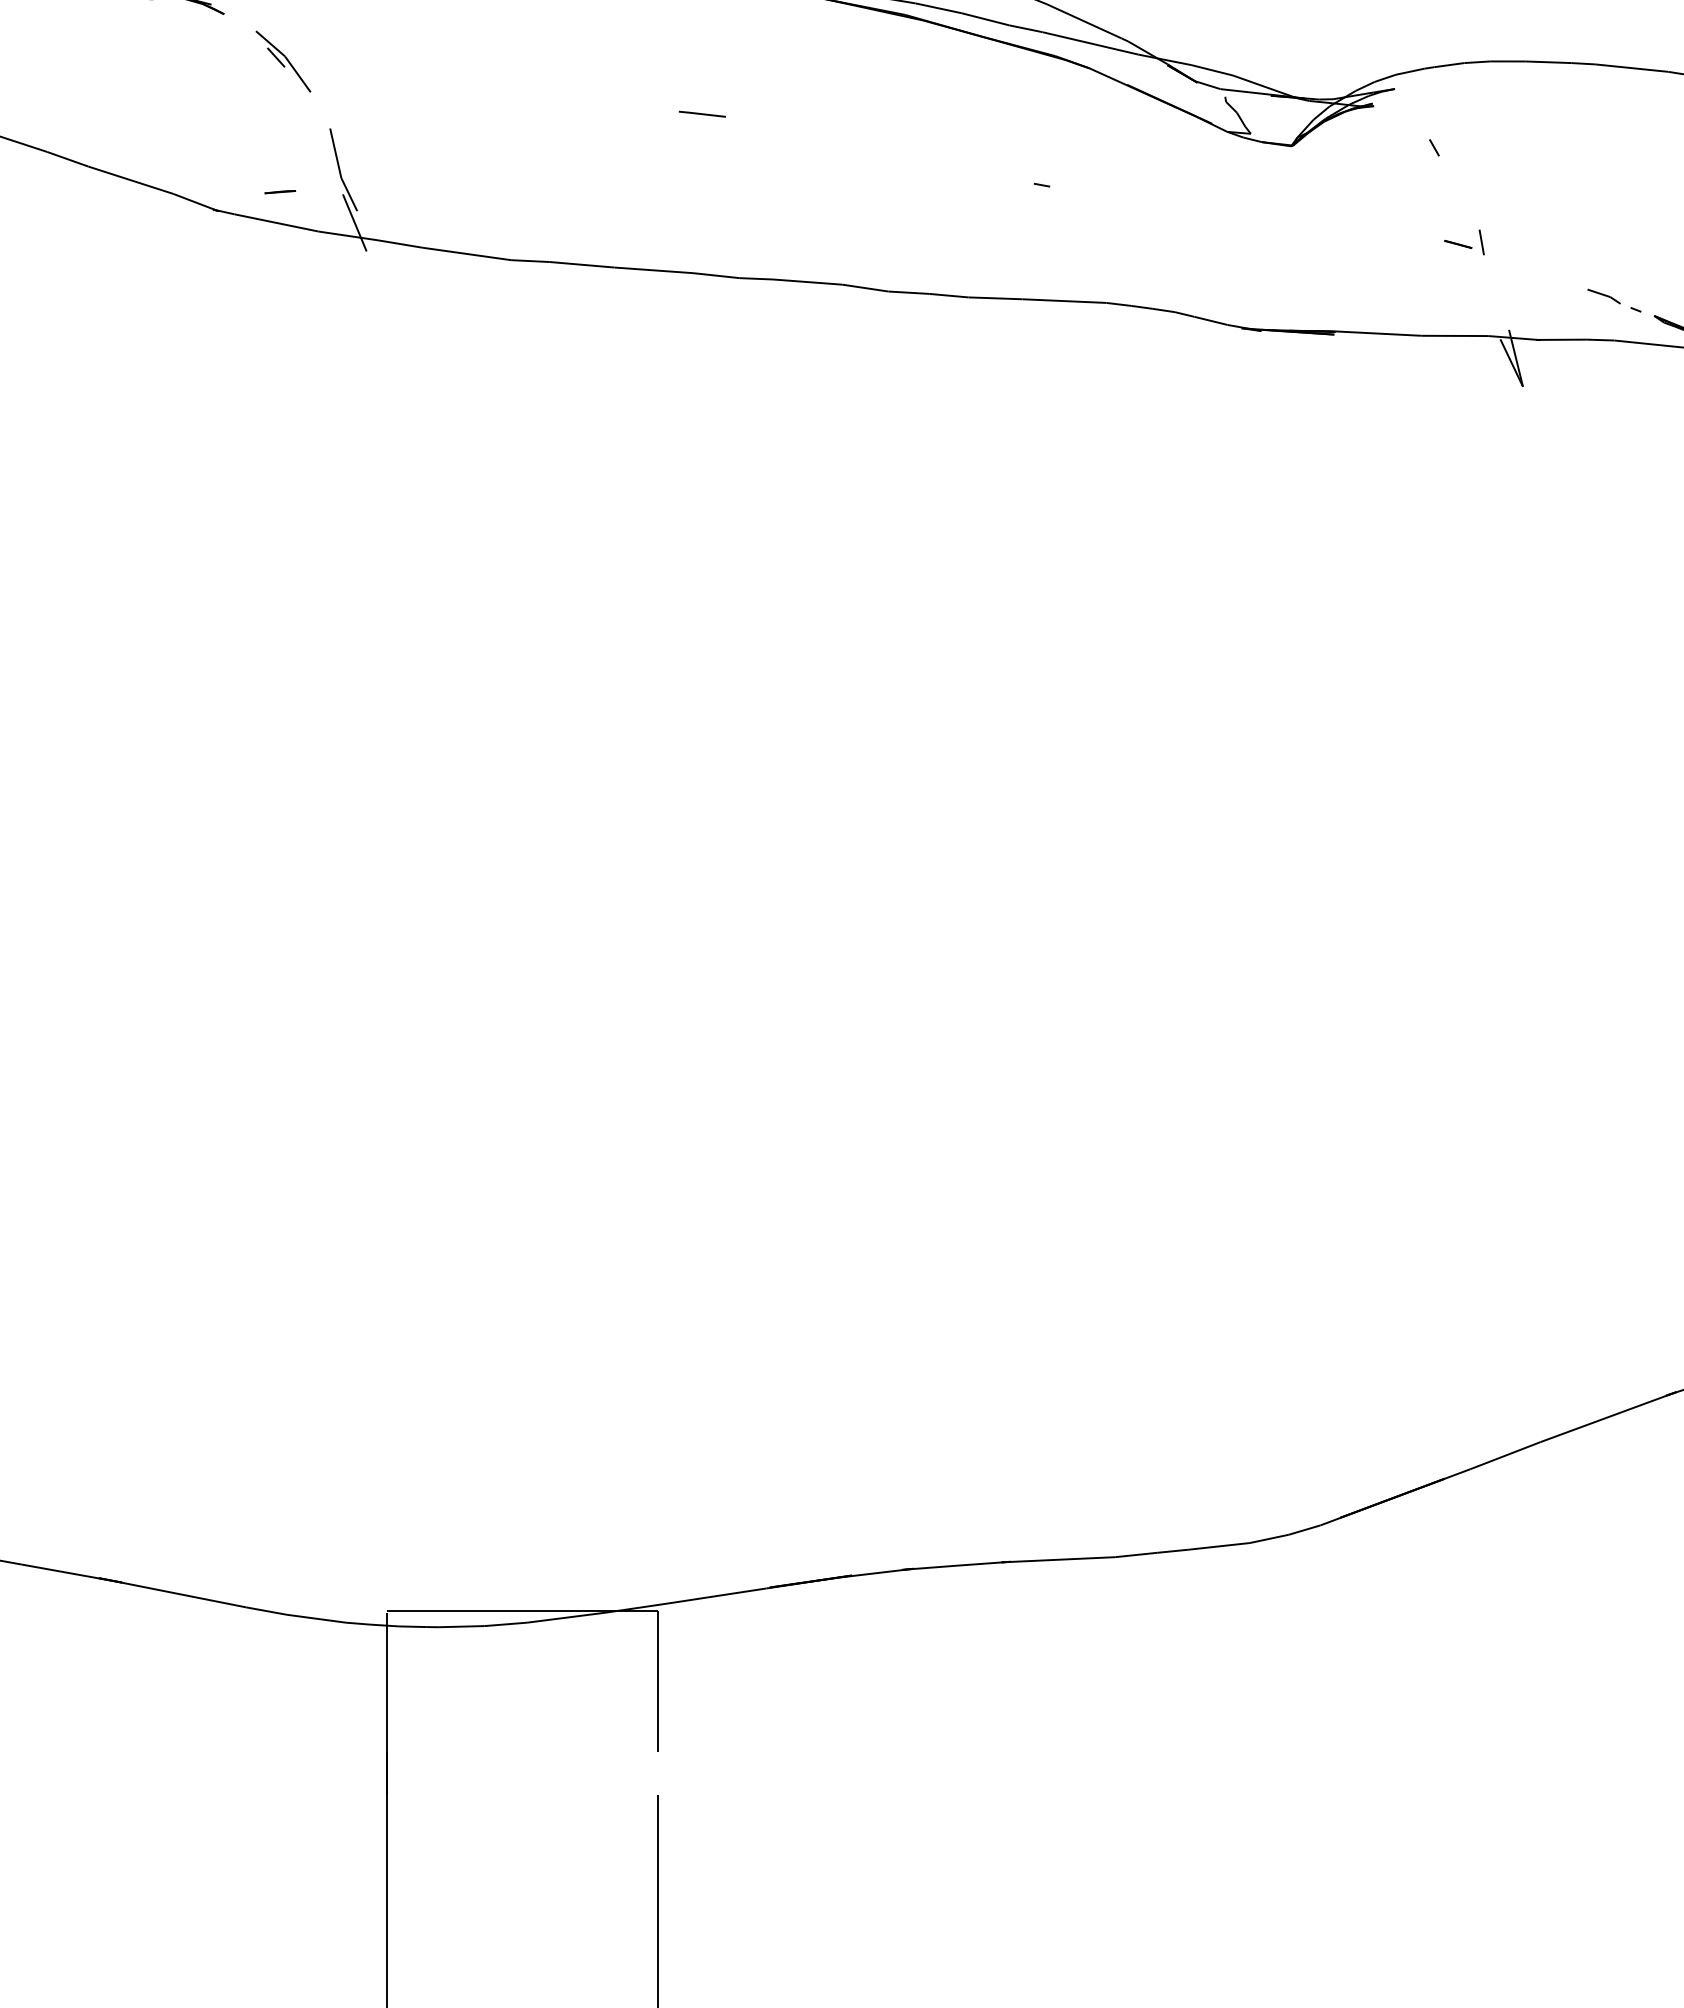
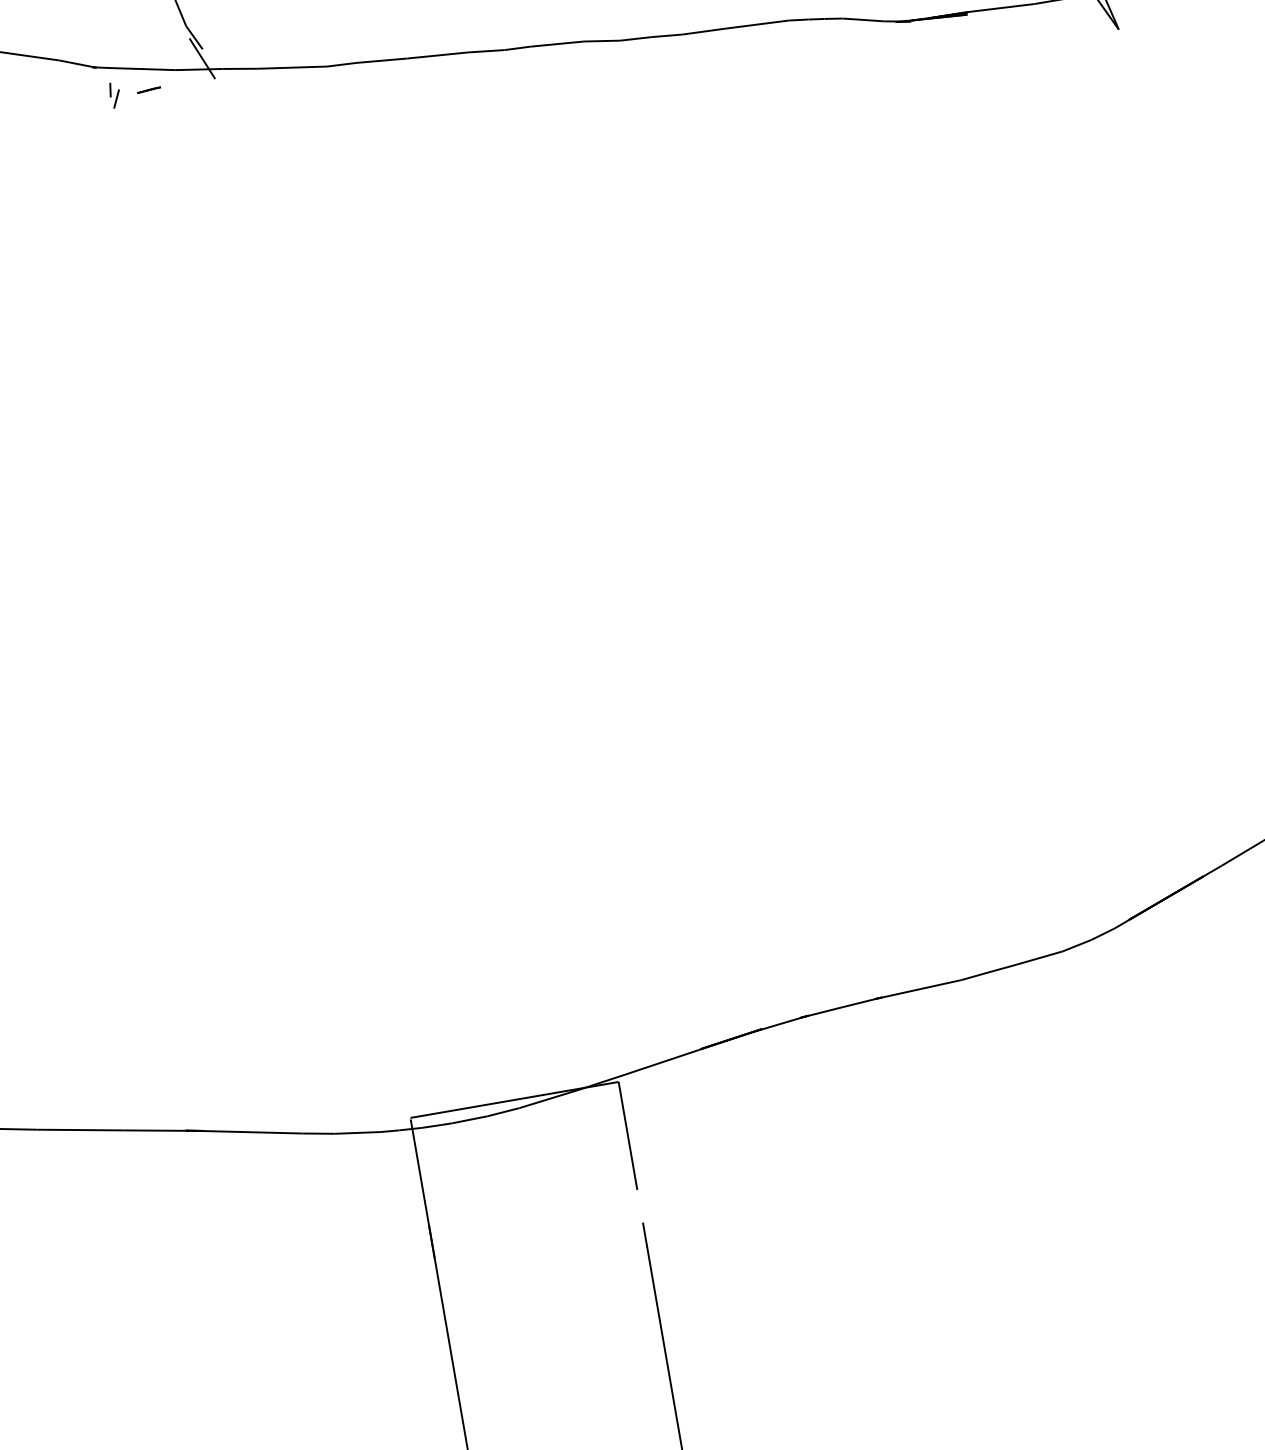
line: (280, 192) -> (149, 90), moved
part: (236, 250) -> (115, 95), added

